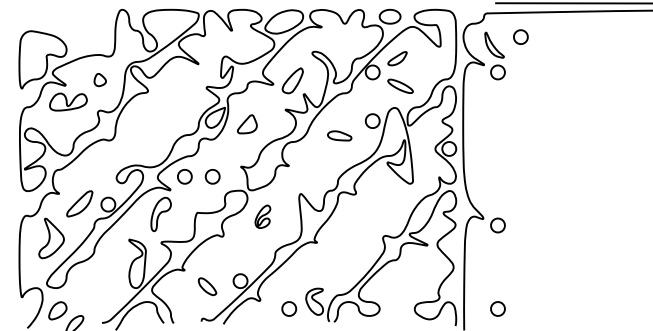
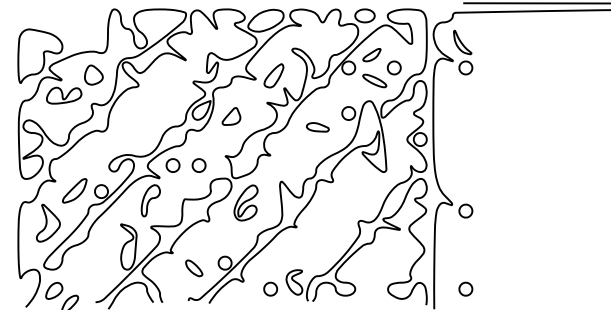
part: (520, 36) -> (393, 67), moved
part: (99, 79) -> (93, 74), size x1.67
part: (262, 216) -> (245, 202), size x1.67

